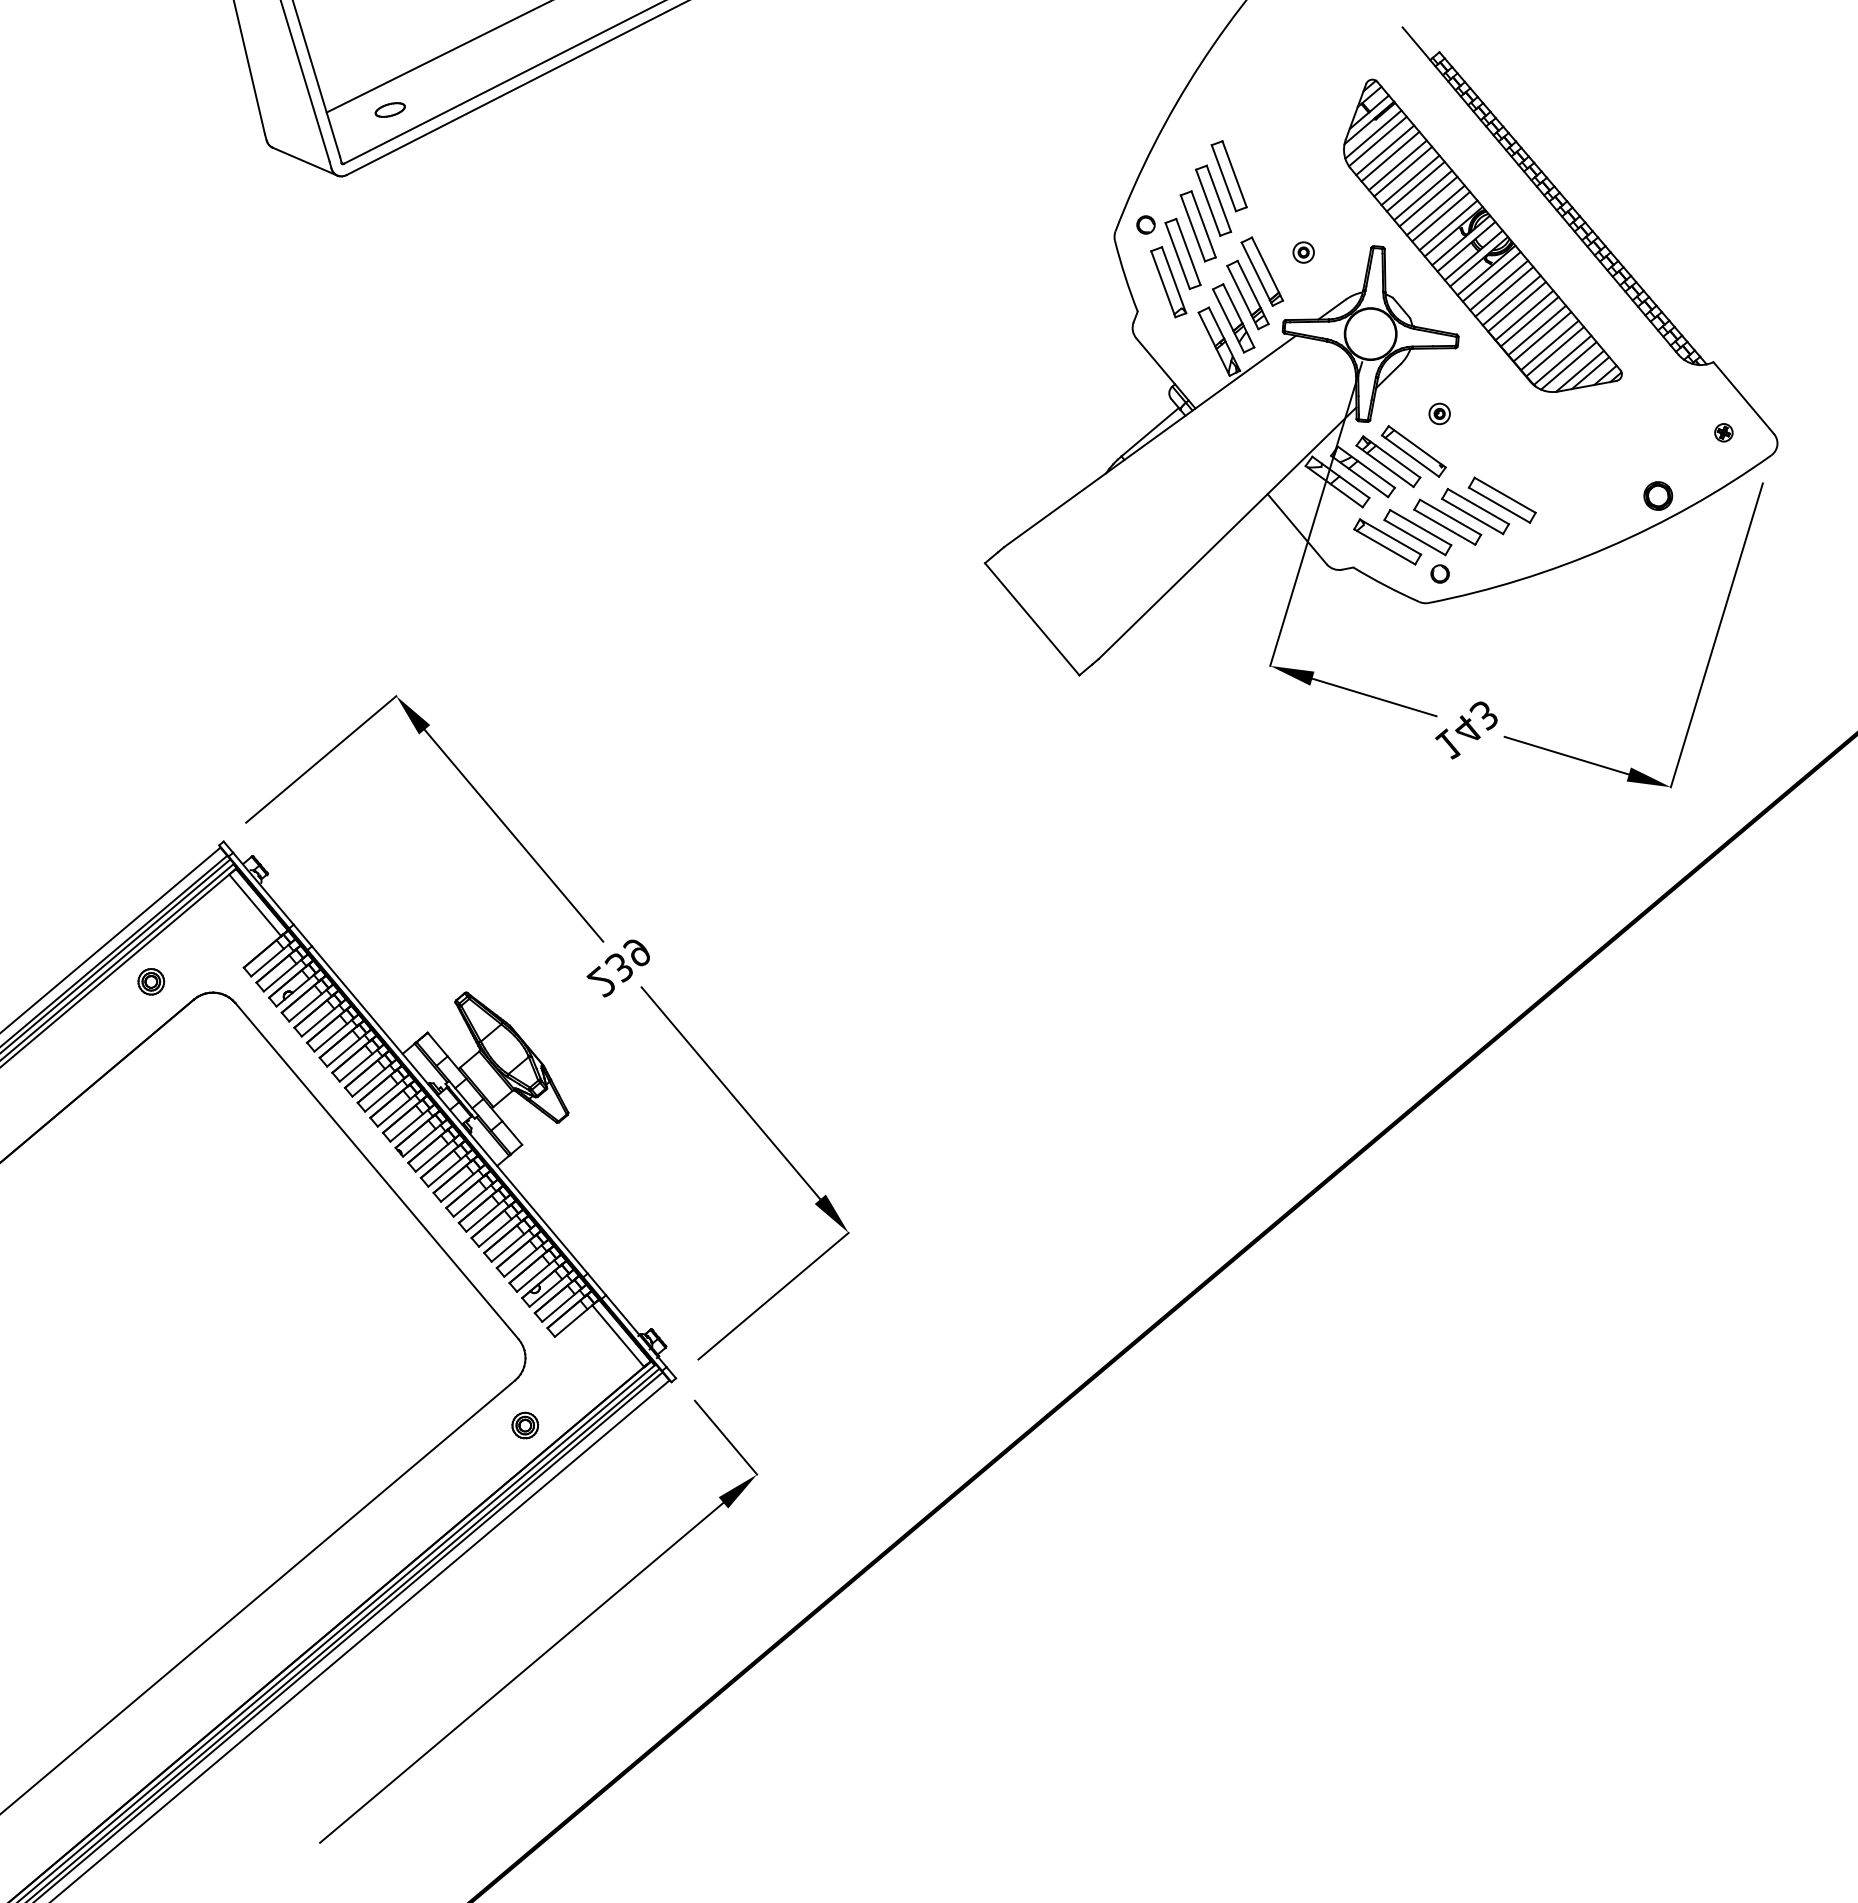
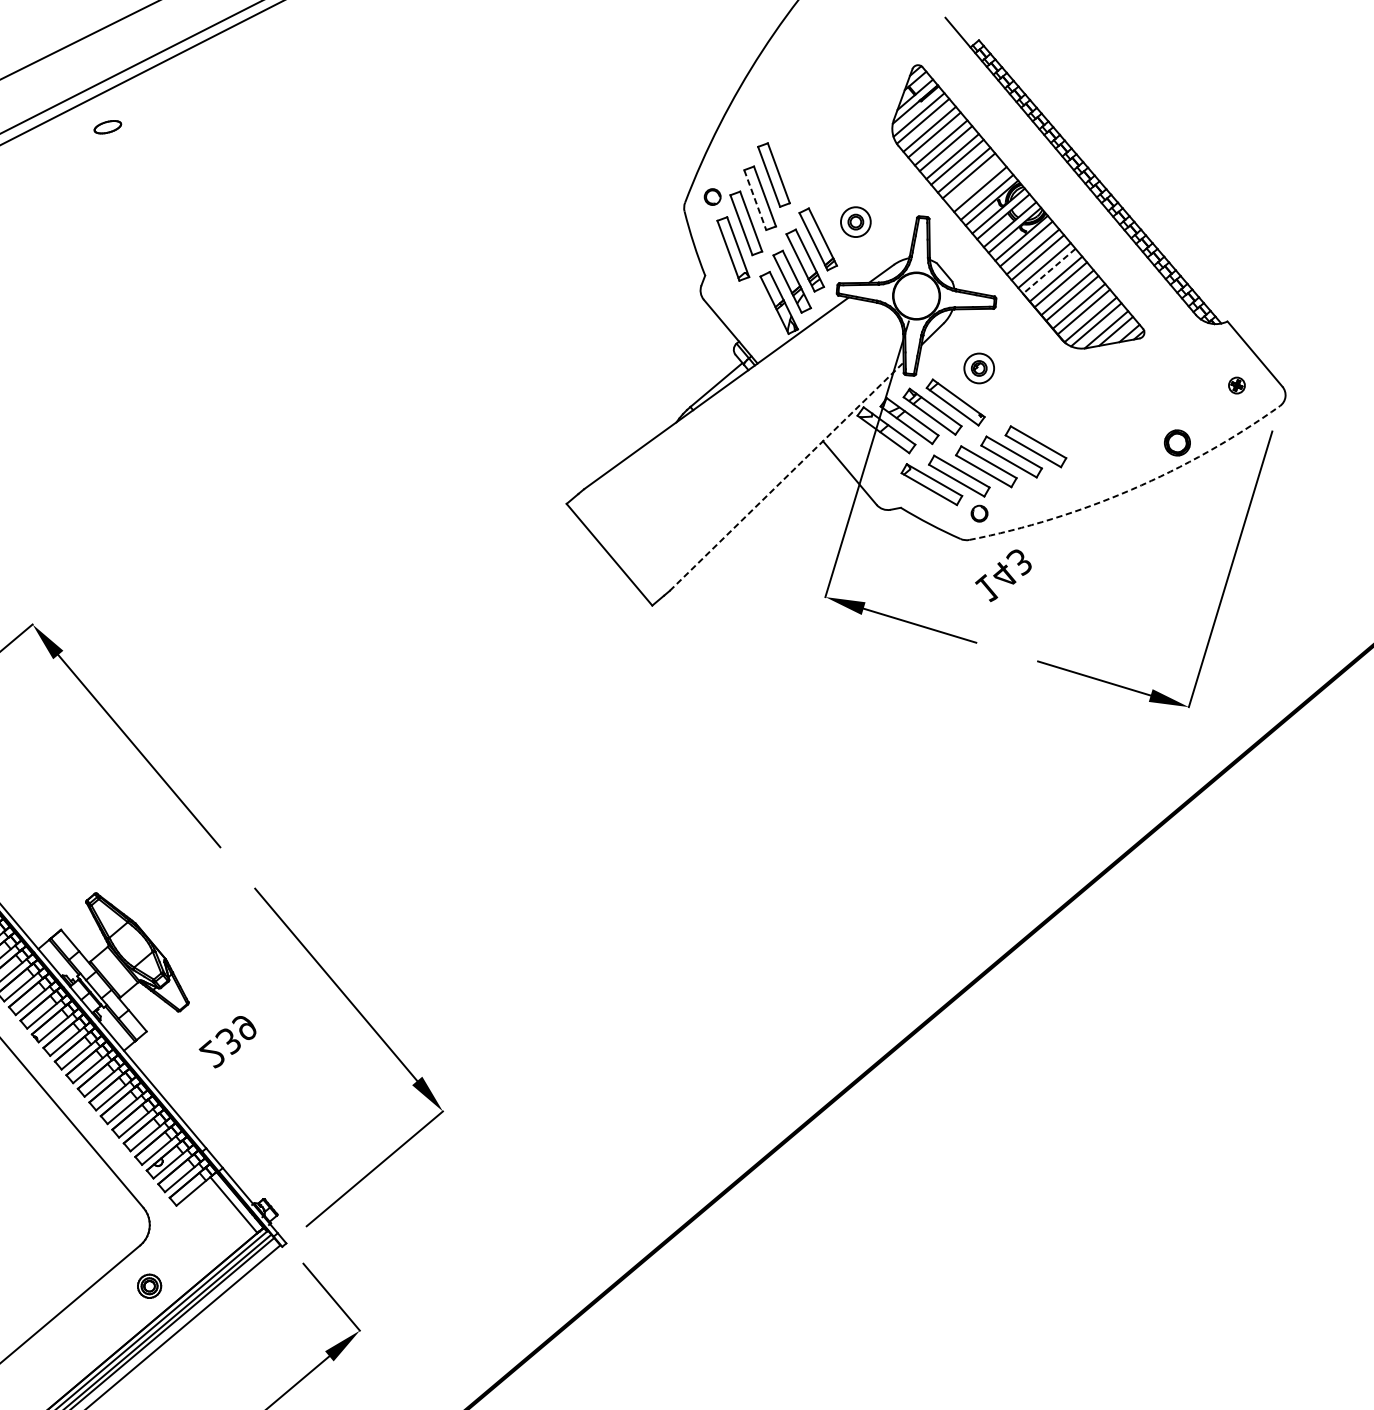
part: (389, 109) -> (107, 126), moved
part: (1228, 176) -> (787, 153), removed
line: (1435, 210) -> (975, 183), removed
line: (1193, 228) -> (755, 200), solid -> dashed
part: (1303, 252) -> (855, 222), size x1.6
line: (1516, 307) -> (1048, 271), solid -> dashed
part: (1439, 413) -> (978, 368), size x1.6
line: (1227, 532) -> (786, 476), solid -> dashed
arc: (1608, 547) -> (1132, 489), solid -> dashed
text: (1466, 730) -> (1003, 575), moved
text: (617, 968) -> (226, 1042), moved

